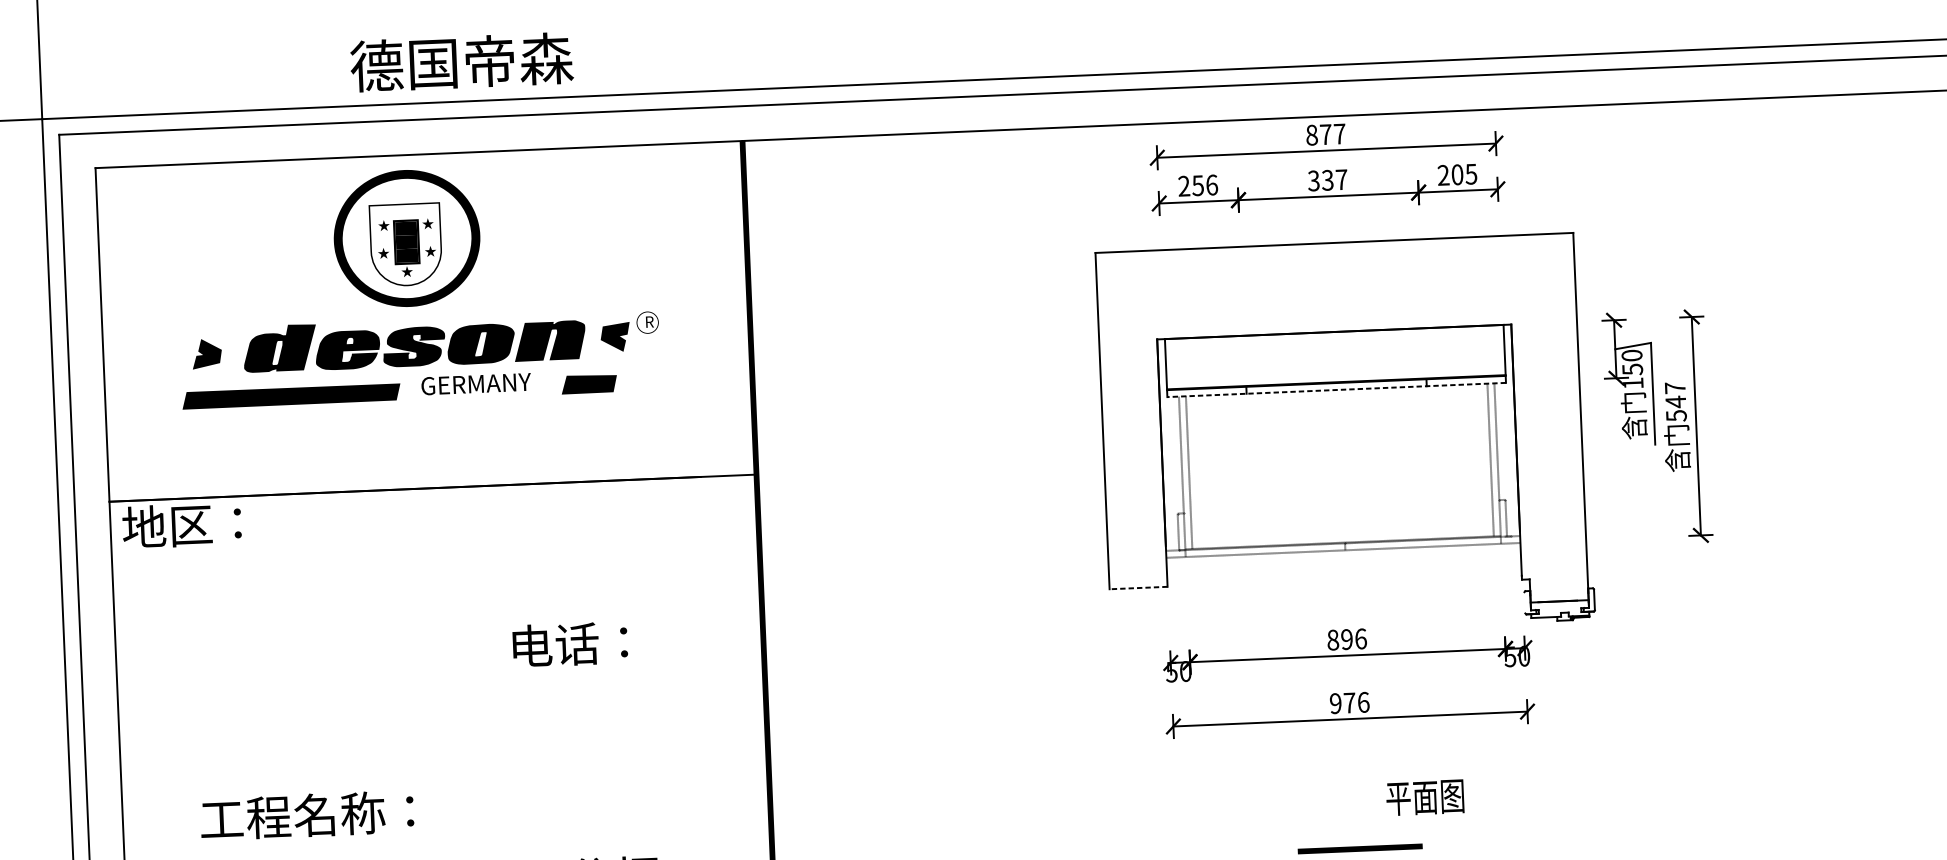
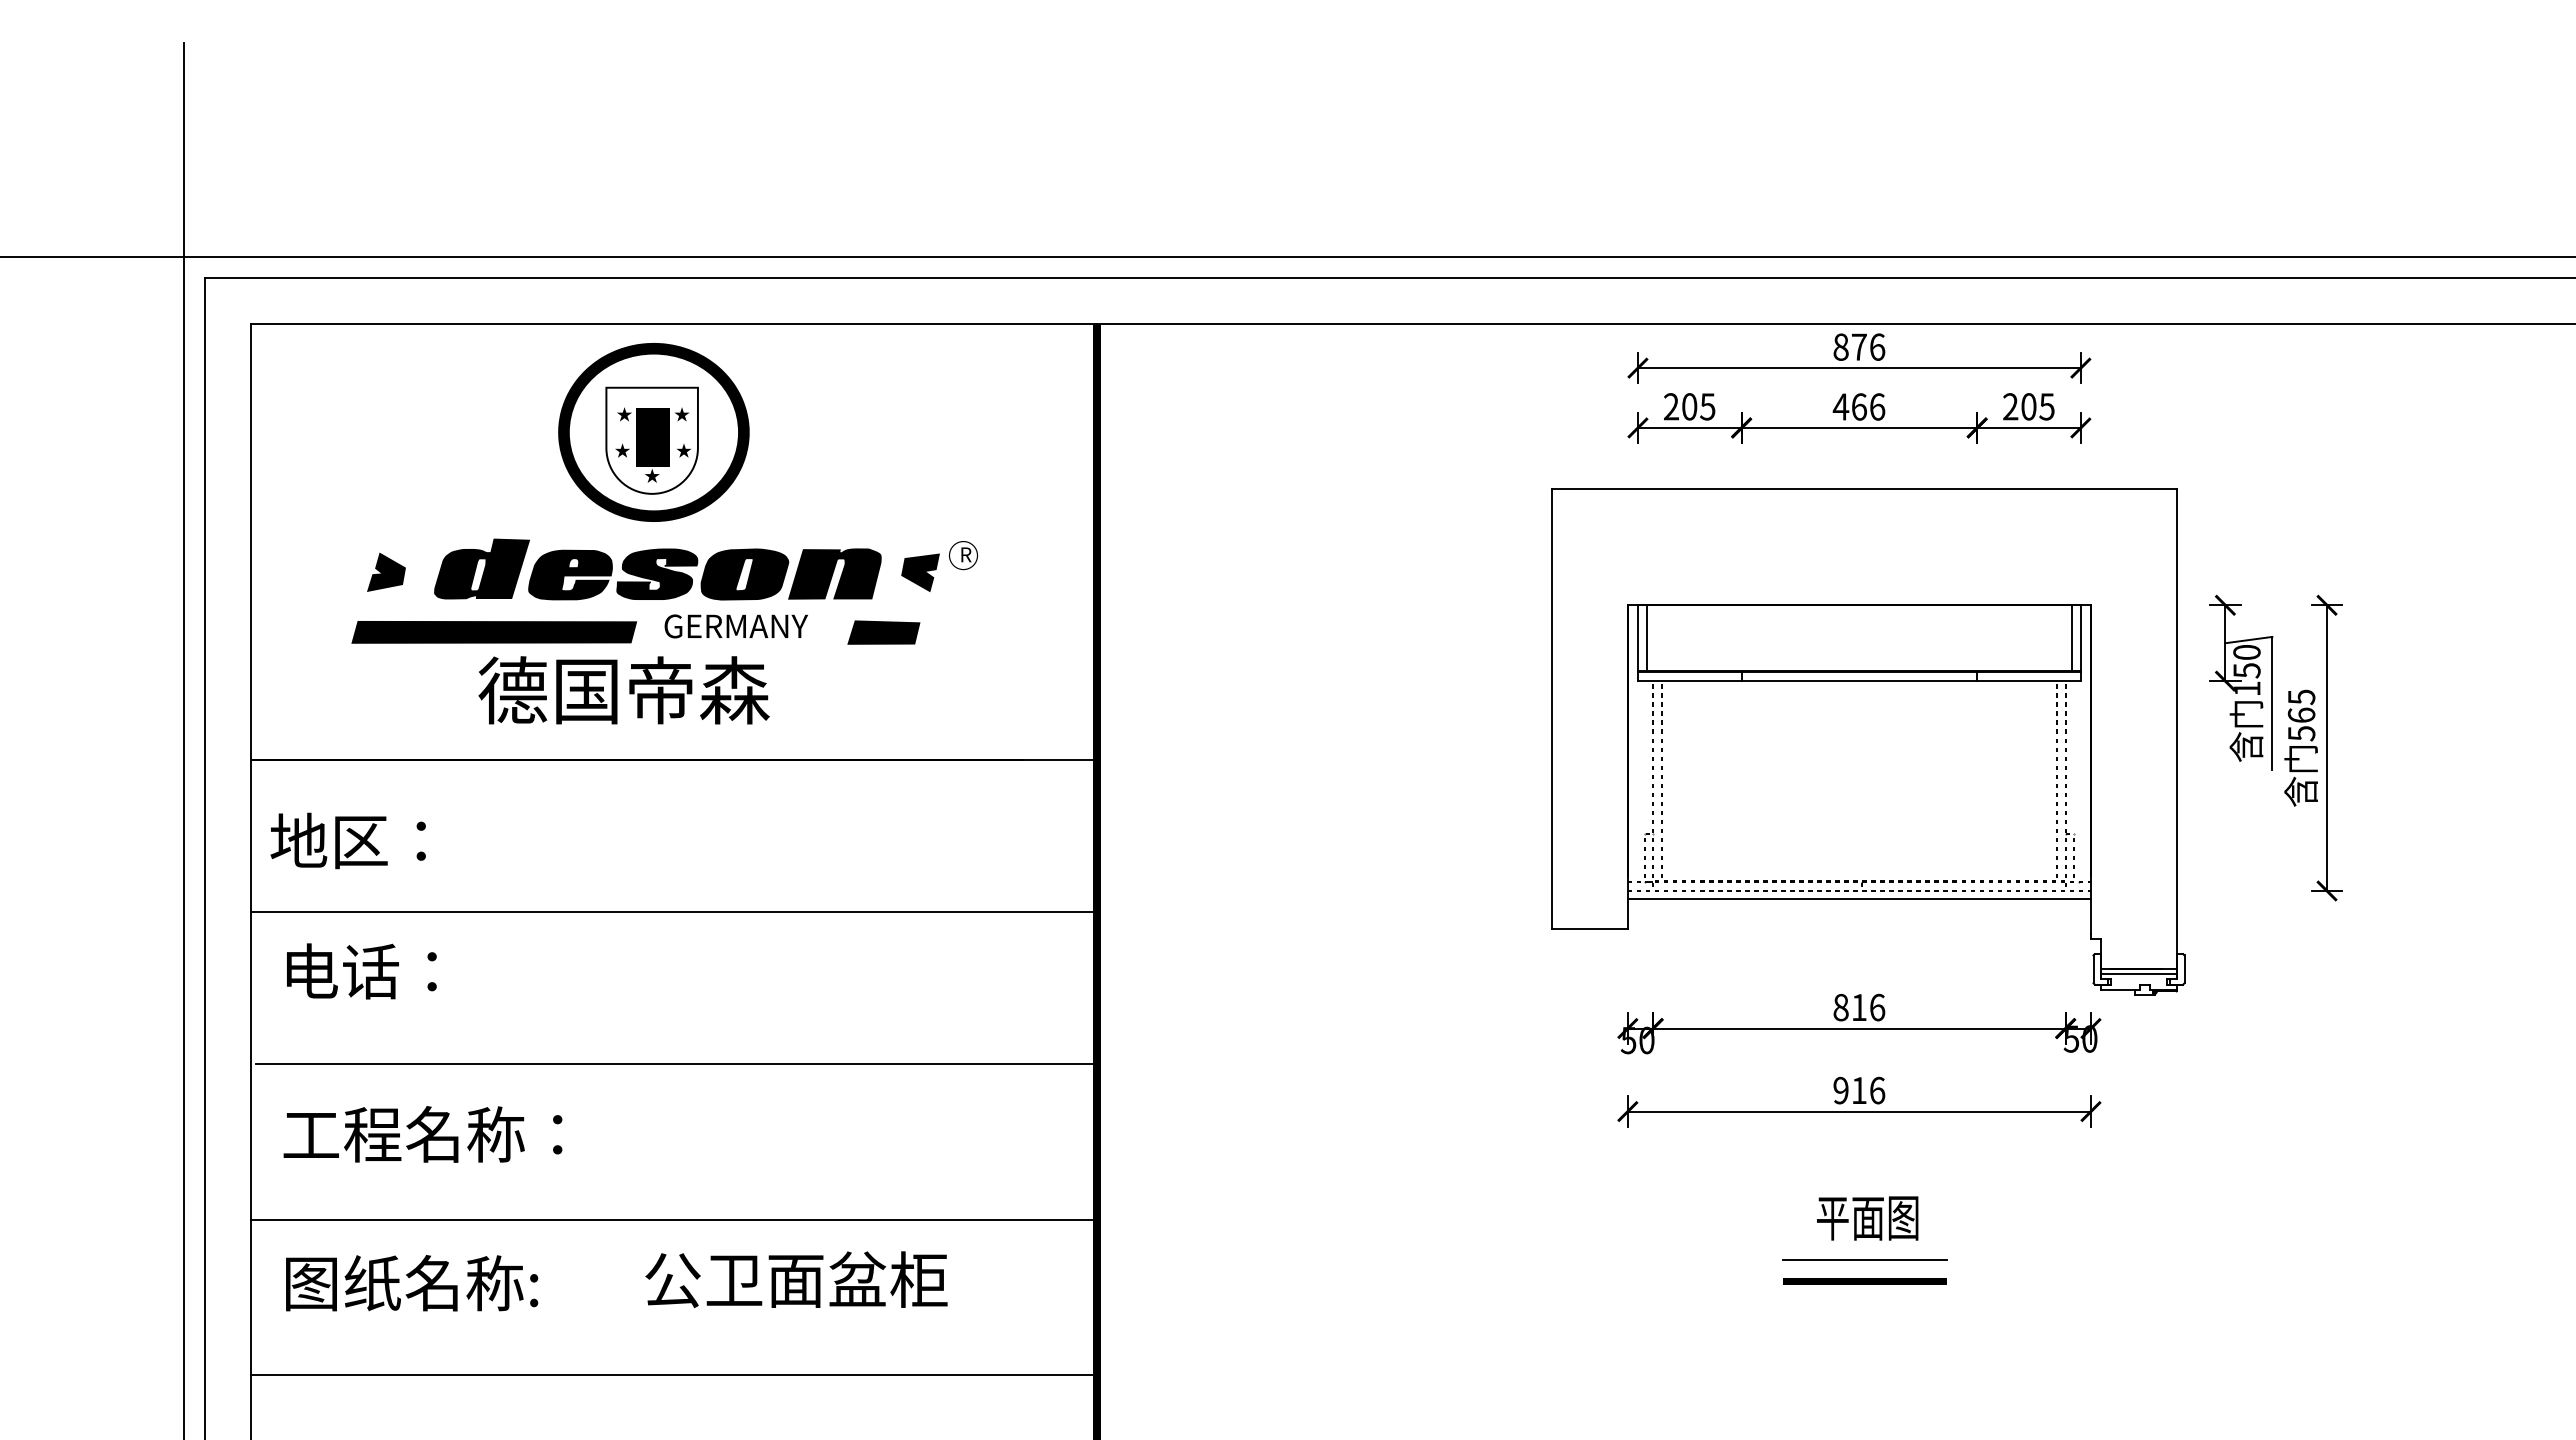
text: (461, 62) -> (623, 690), moved
text: (1339, 133) -> (1877, 346), 877 -> 876
text: (1327, 180) -> (1858, 406), 337 -> 466
text: (1204, 185) -> (1698, 406), 256 -> 205
line: (1497, 350) -> (2071, 638), added
line: (1173, 364) -> (1647, 638), added
line: (1335, 390) -> (1858, 681), dashed -> solid
text: (1675, 395) -> (2301, 706), 547 -> 565
text: (181, 525) -> (347, 840), moved
line: (1342, 556) -> (1858, 898), added
line: (1138, 587) -> (1589, 928), dashed -> solid
line: (1524, 602) -> (2093, 969), added
line: (437, 604) -> (673, 912), added
line: (1559, 605) -> (2138, 974), added
text: (1346, 639) -> (1858, 1007), 896 -> 816
text: (570, 644) -> (361, 971), moved
text: (1349, 702) -> (1859, 1090), 976 -> 916
line: (444, 720) -> (676, 1063), added
text: (1425, 797) -> (1867, 1218), moved
text: (306, 815) -> (422, 1134), moved
line: (1359, 832) -> (1864, 1260), added
line: (447, 839) -> (673, 1219), added

